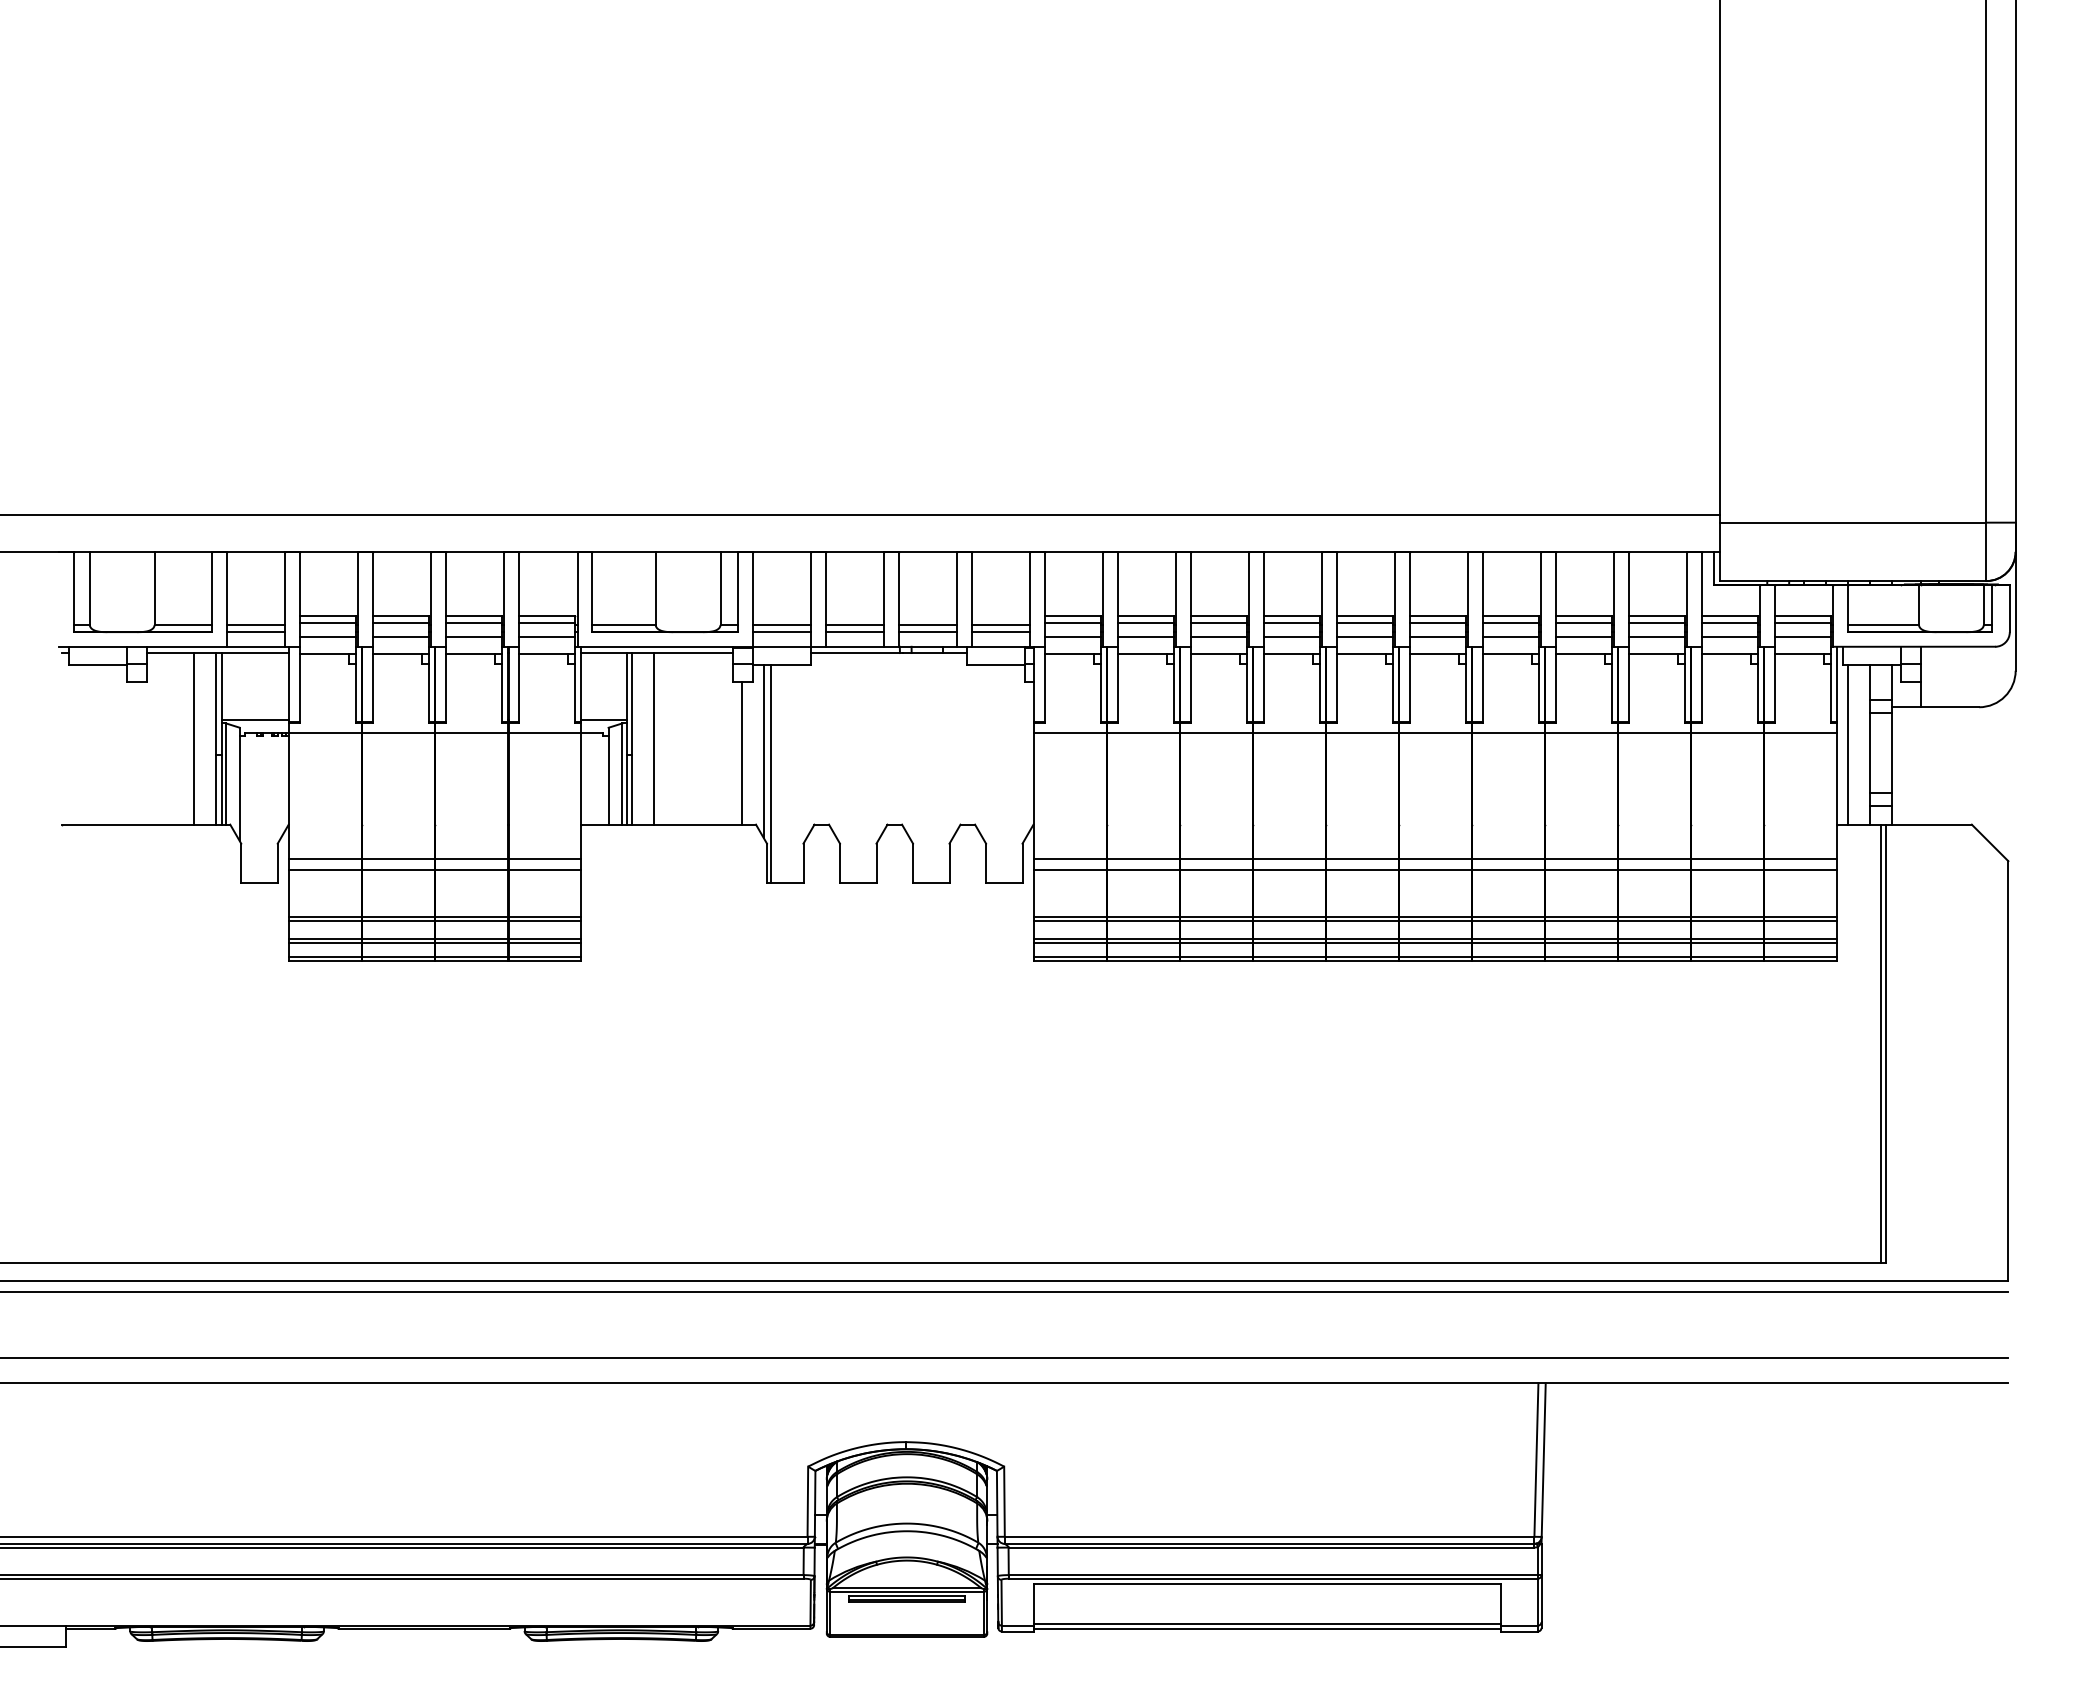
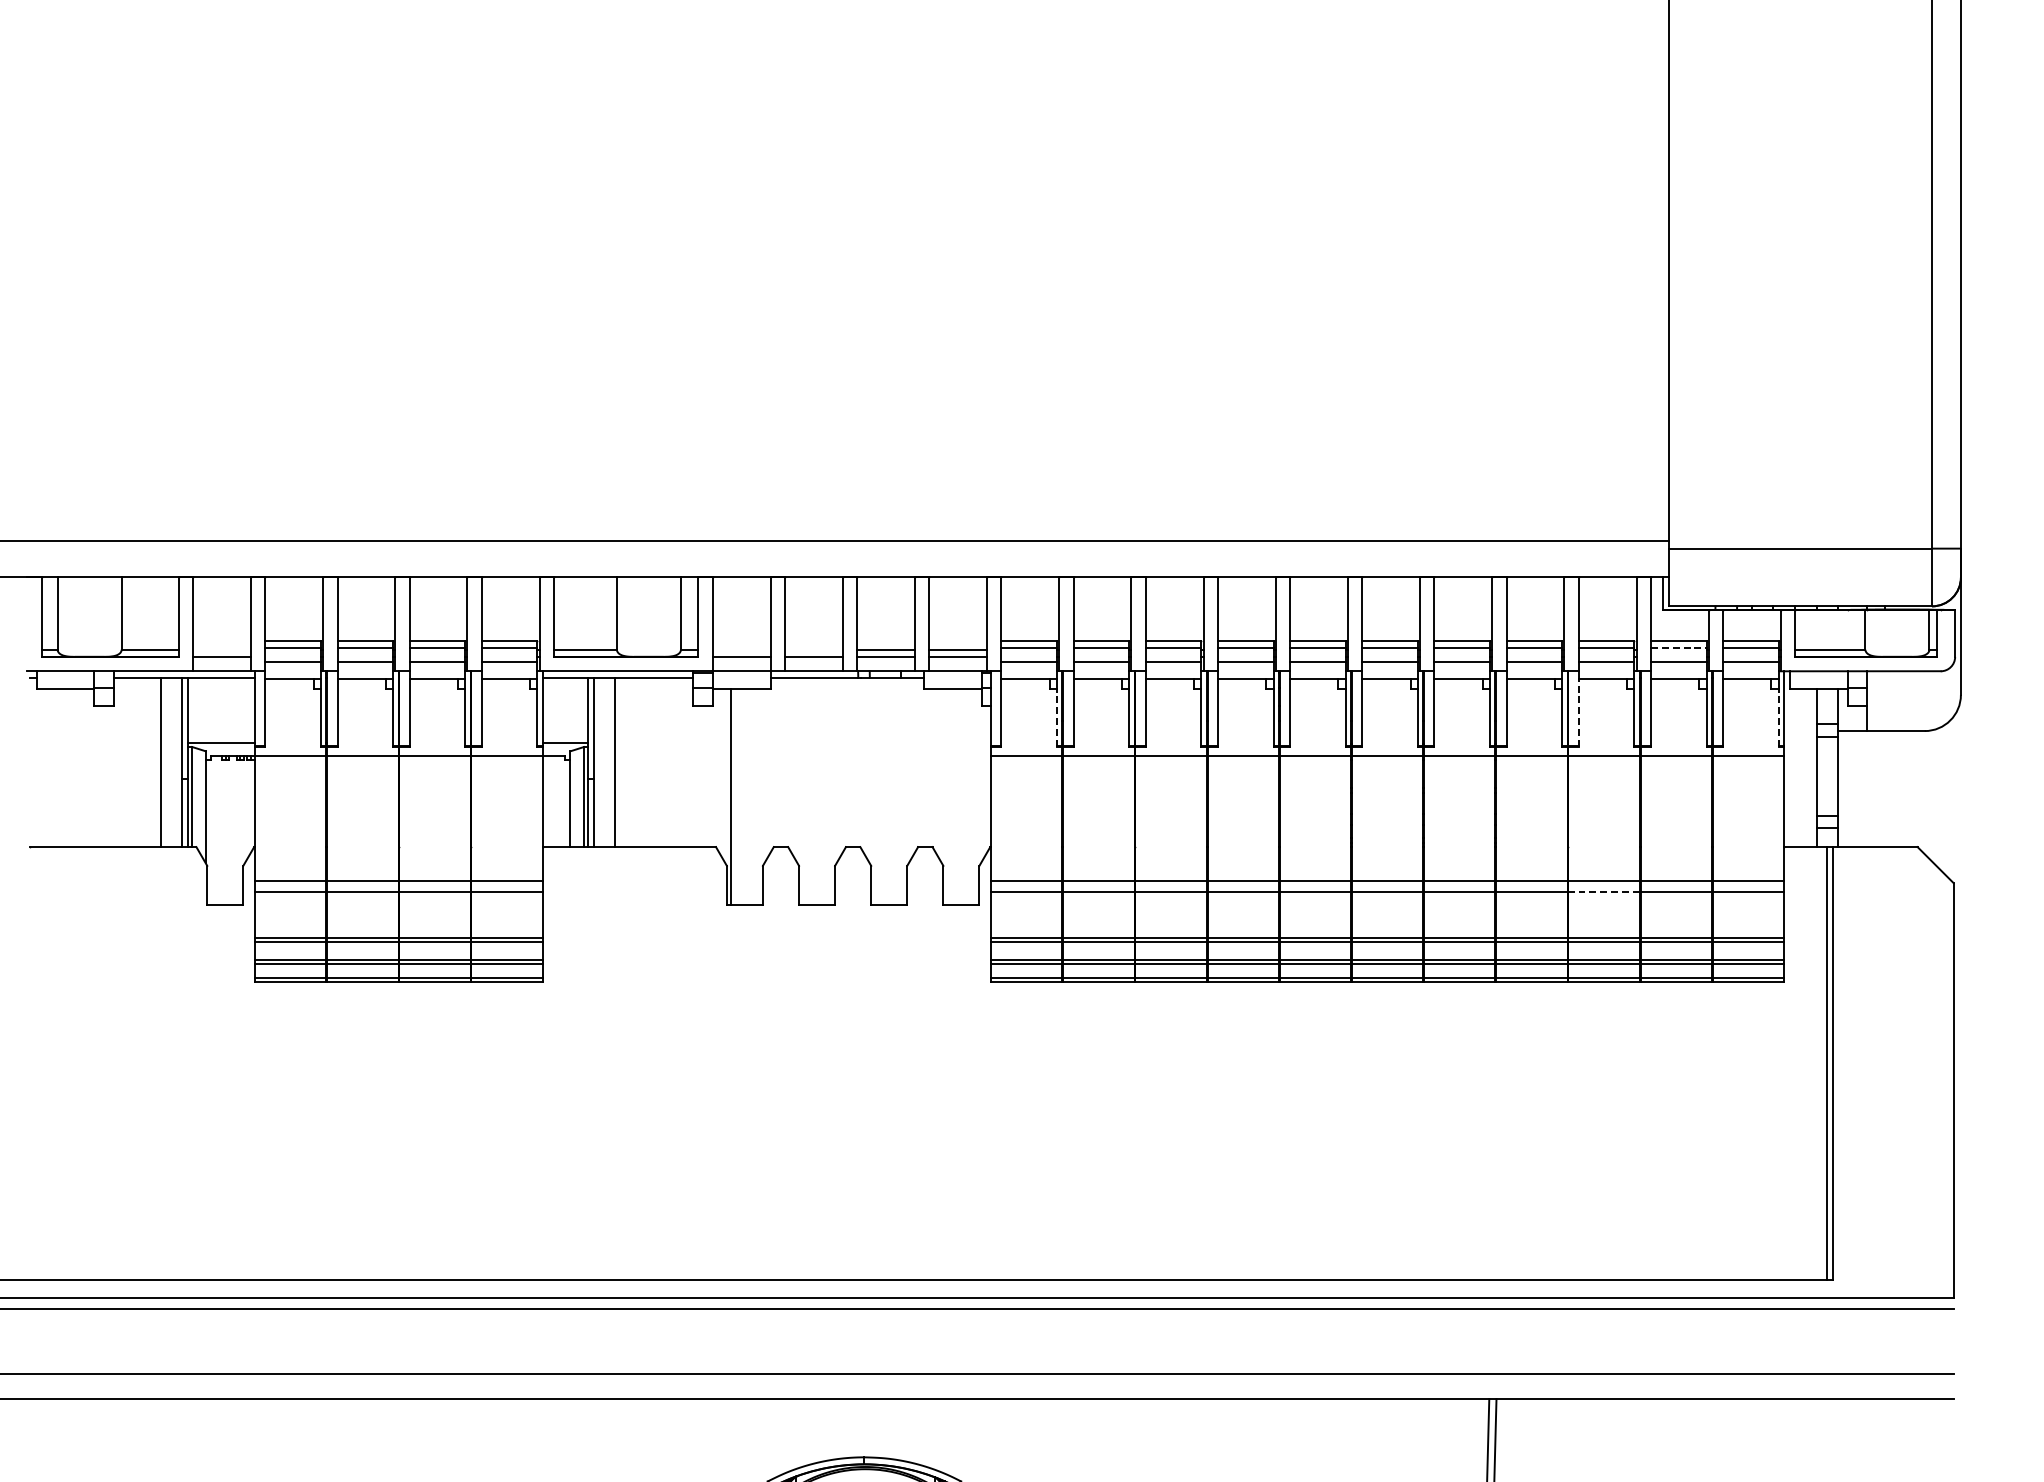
line: (1730, 622) -> (1679, 647), solid -> dashed
line: (256, 624) -> (222, 649), removed
line: (781, 624) -> (741, 649), removed
line: (854, 624) -> (813, 649), removed
line: (1629, 688) -> (1579, 712), solid -> dashed
line: (1101, 693) -> (1057, 717), solid -> dashed
line: (1831, 693) -> (1778, 717), solid -> dashed
line: (1847, 744) -> (1794, 767), removed
line: (763, 751) -> (723, 774), removed
line: (741, 752) -> (701, 775), removed
line: (1654, 870) -> (1603, 892), solid -> dashed

